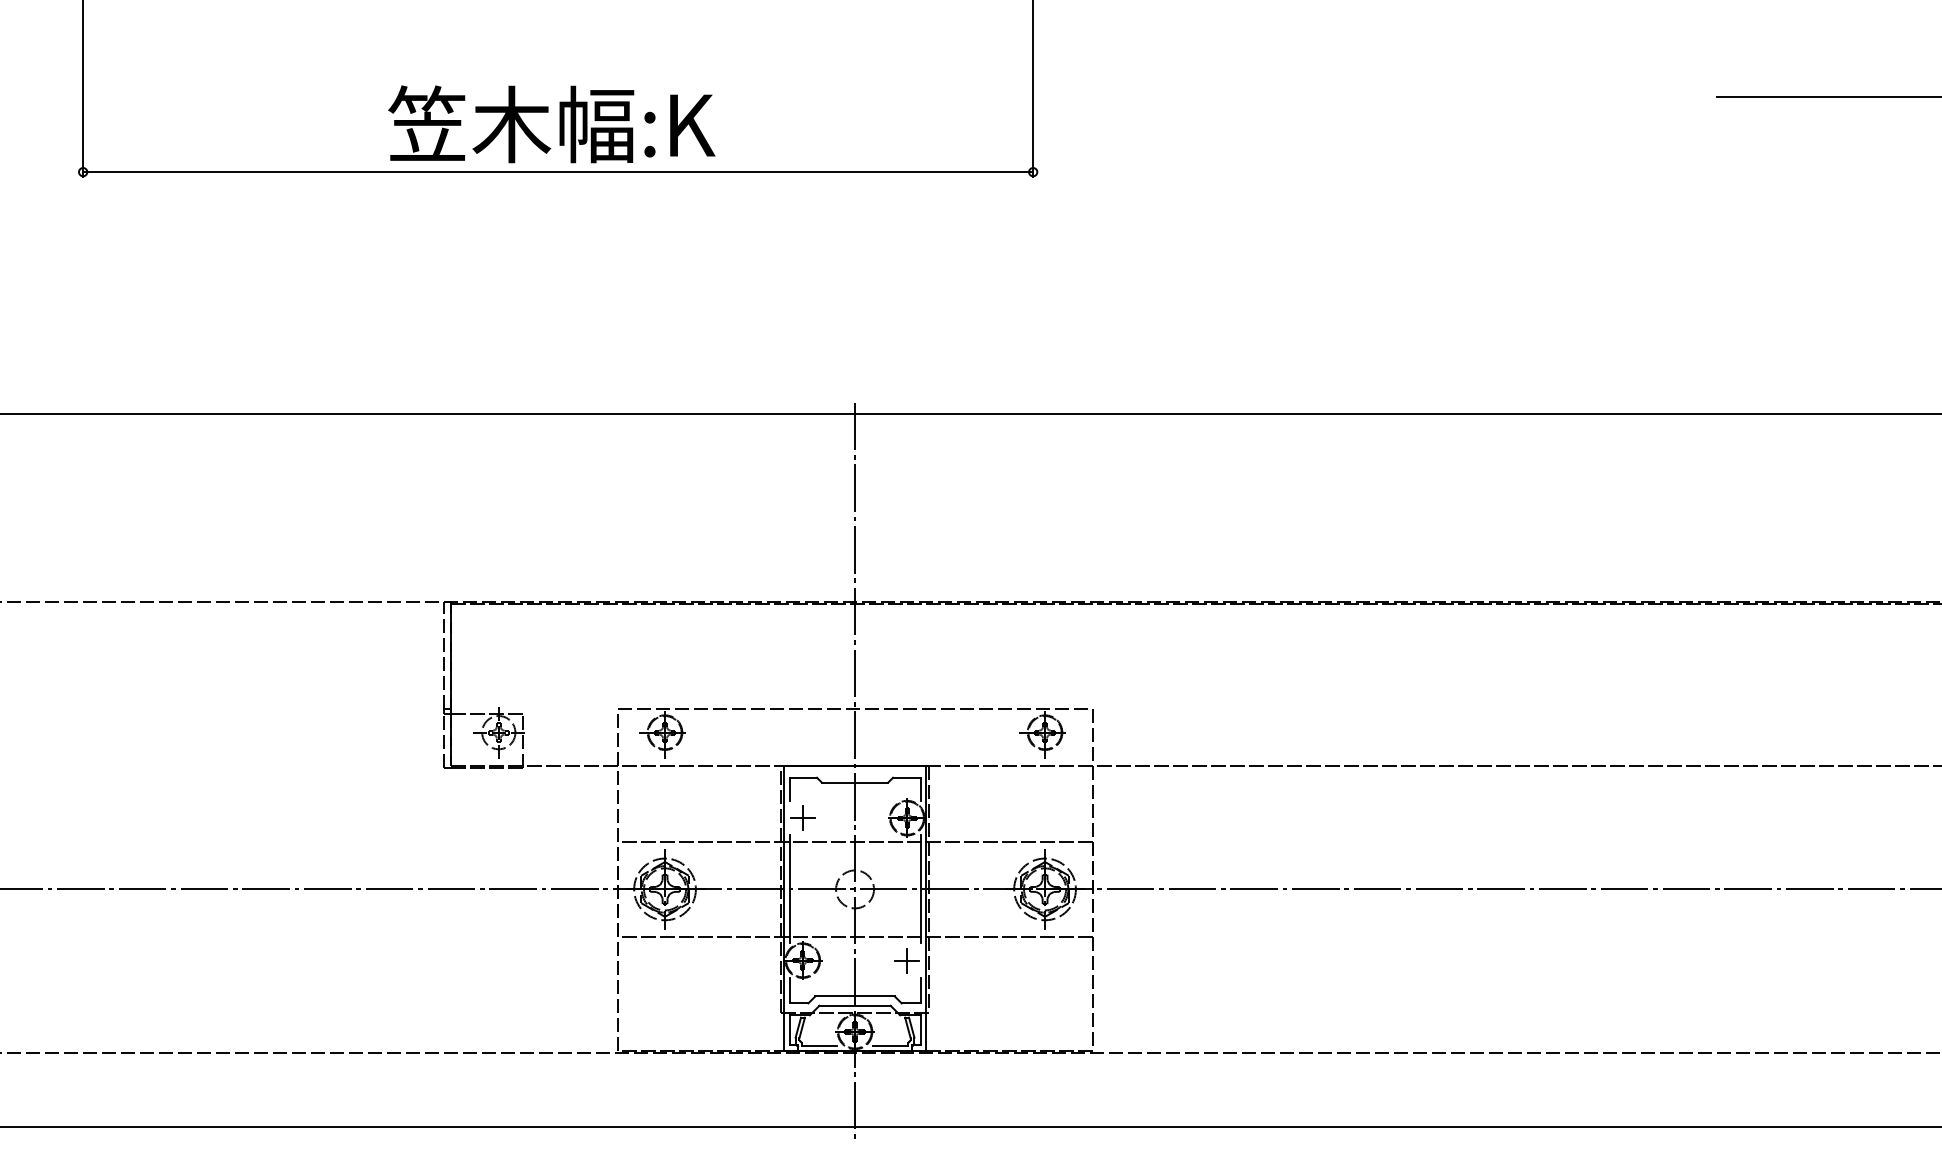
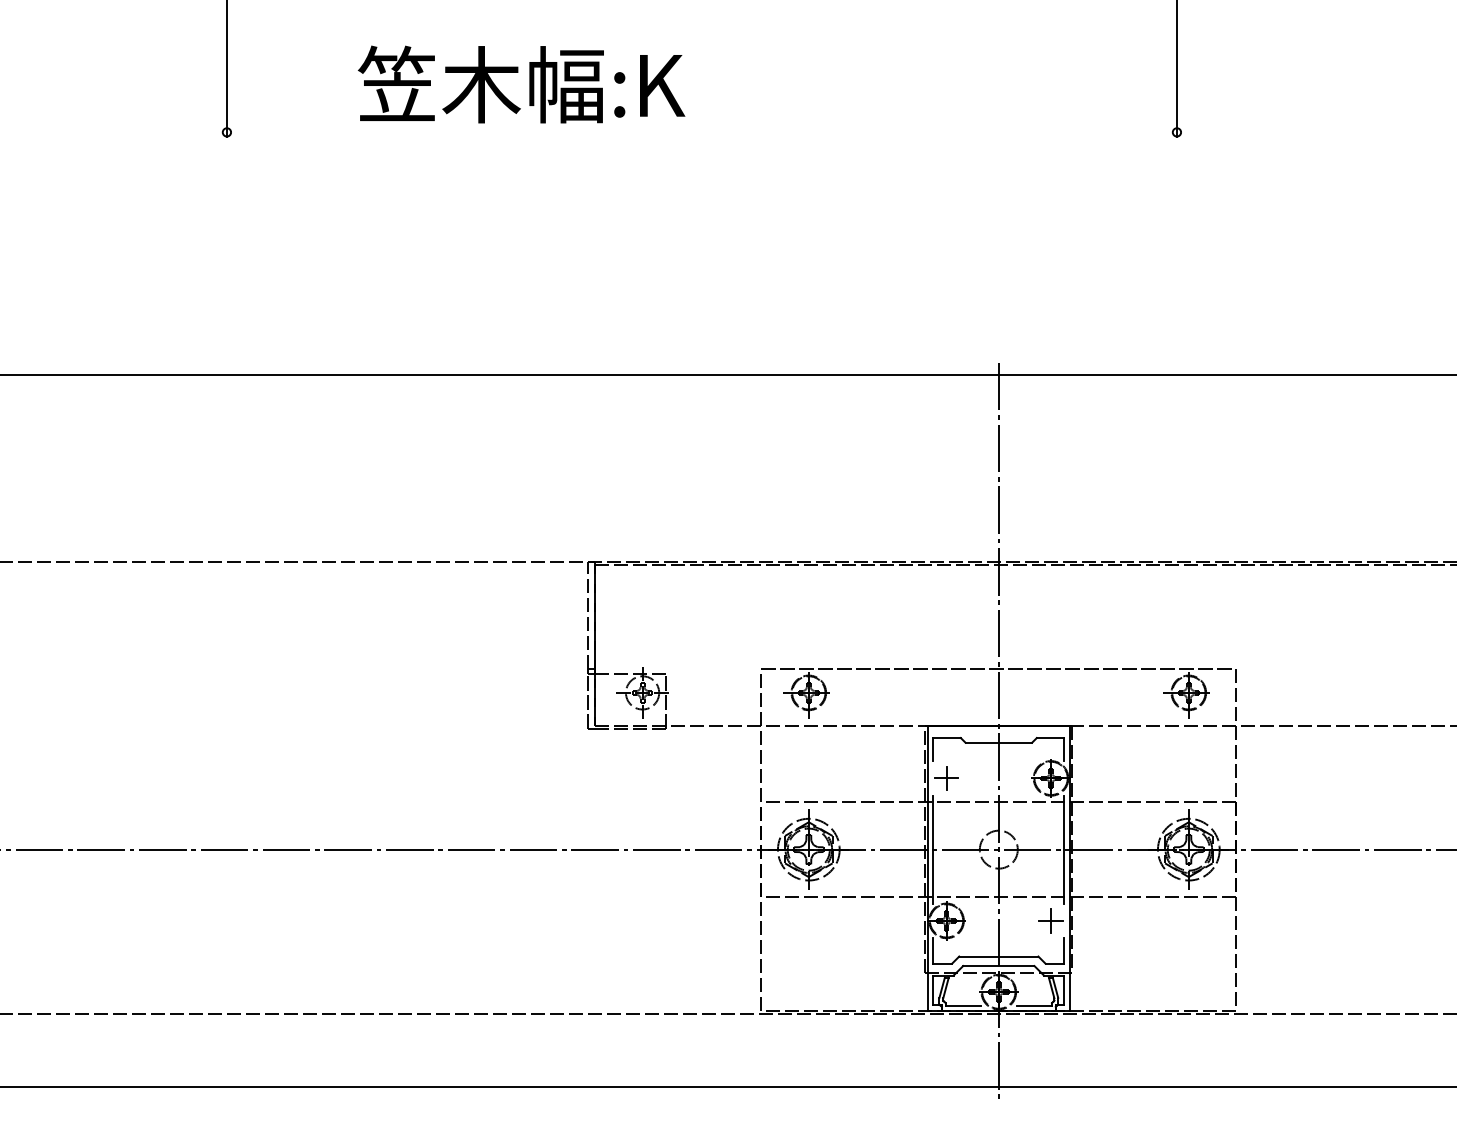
text: (551, 124) -> (521, 84), moved
line: (558, 172) -> (702, 132), removed

